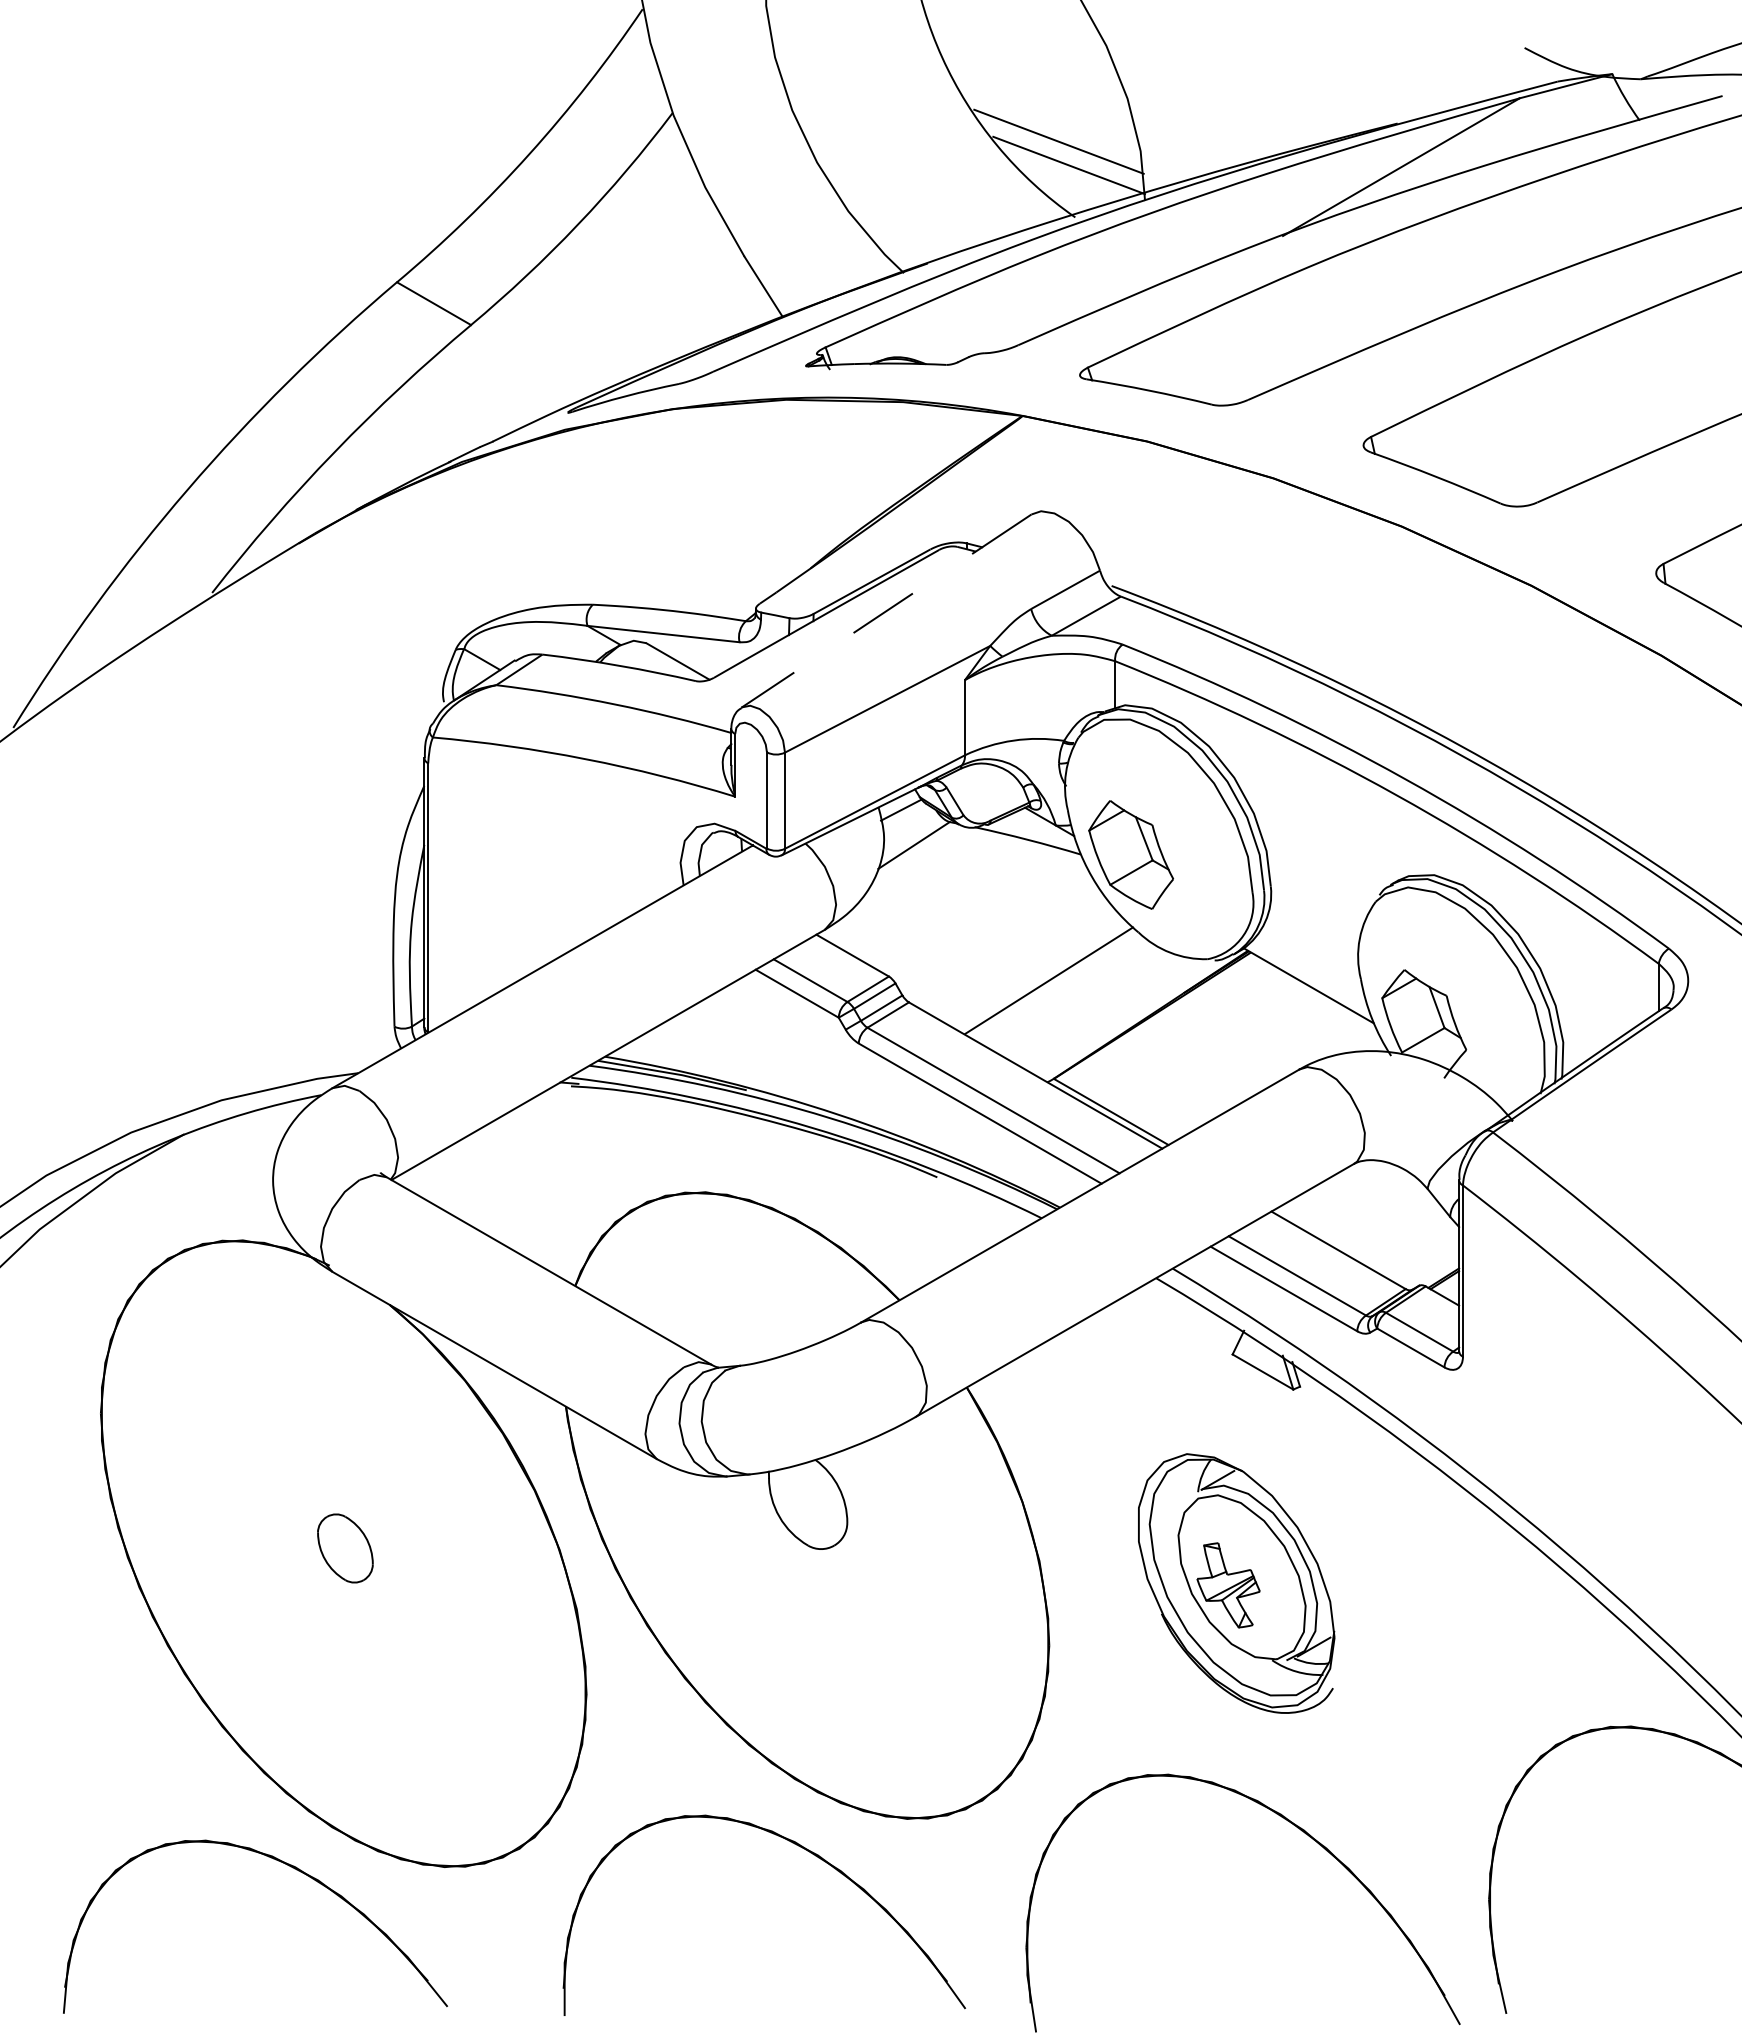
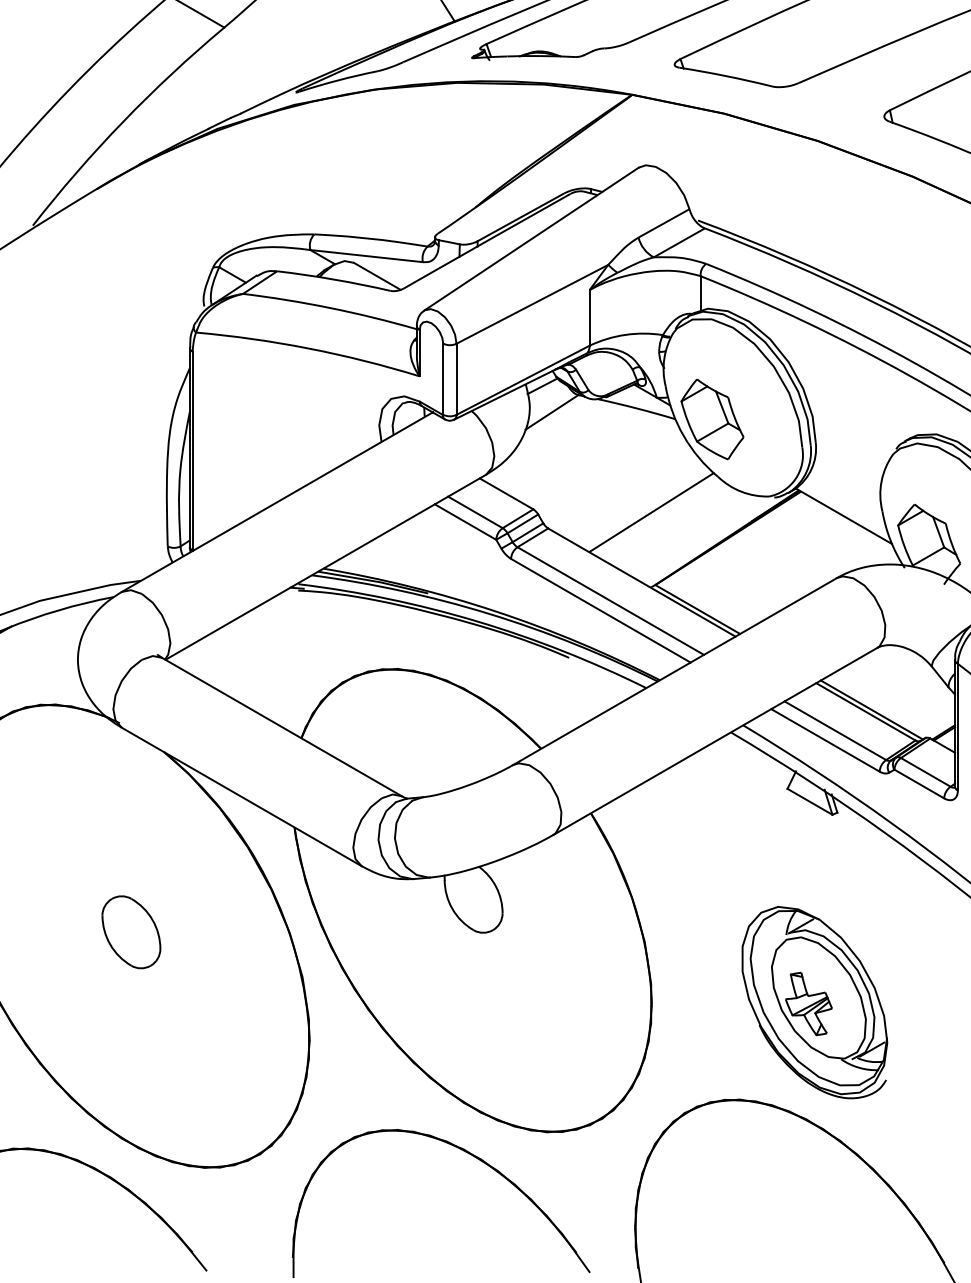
line: (886, 611) -> (531, 239), dashed -> solid
line: (1346, 1247) -> (871, 709), added
part: (345, 1548) -> (131, 932), size x1.43
part: (1236, 1583) -> (814, 1002), moved

